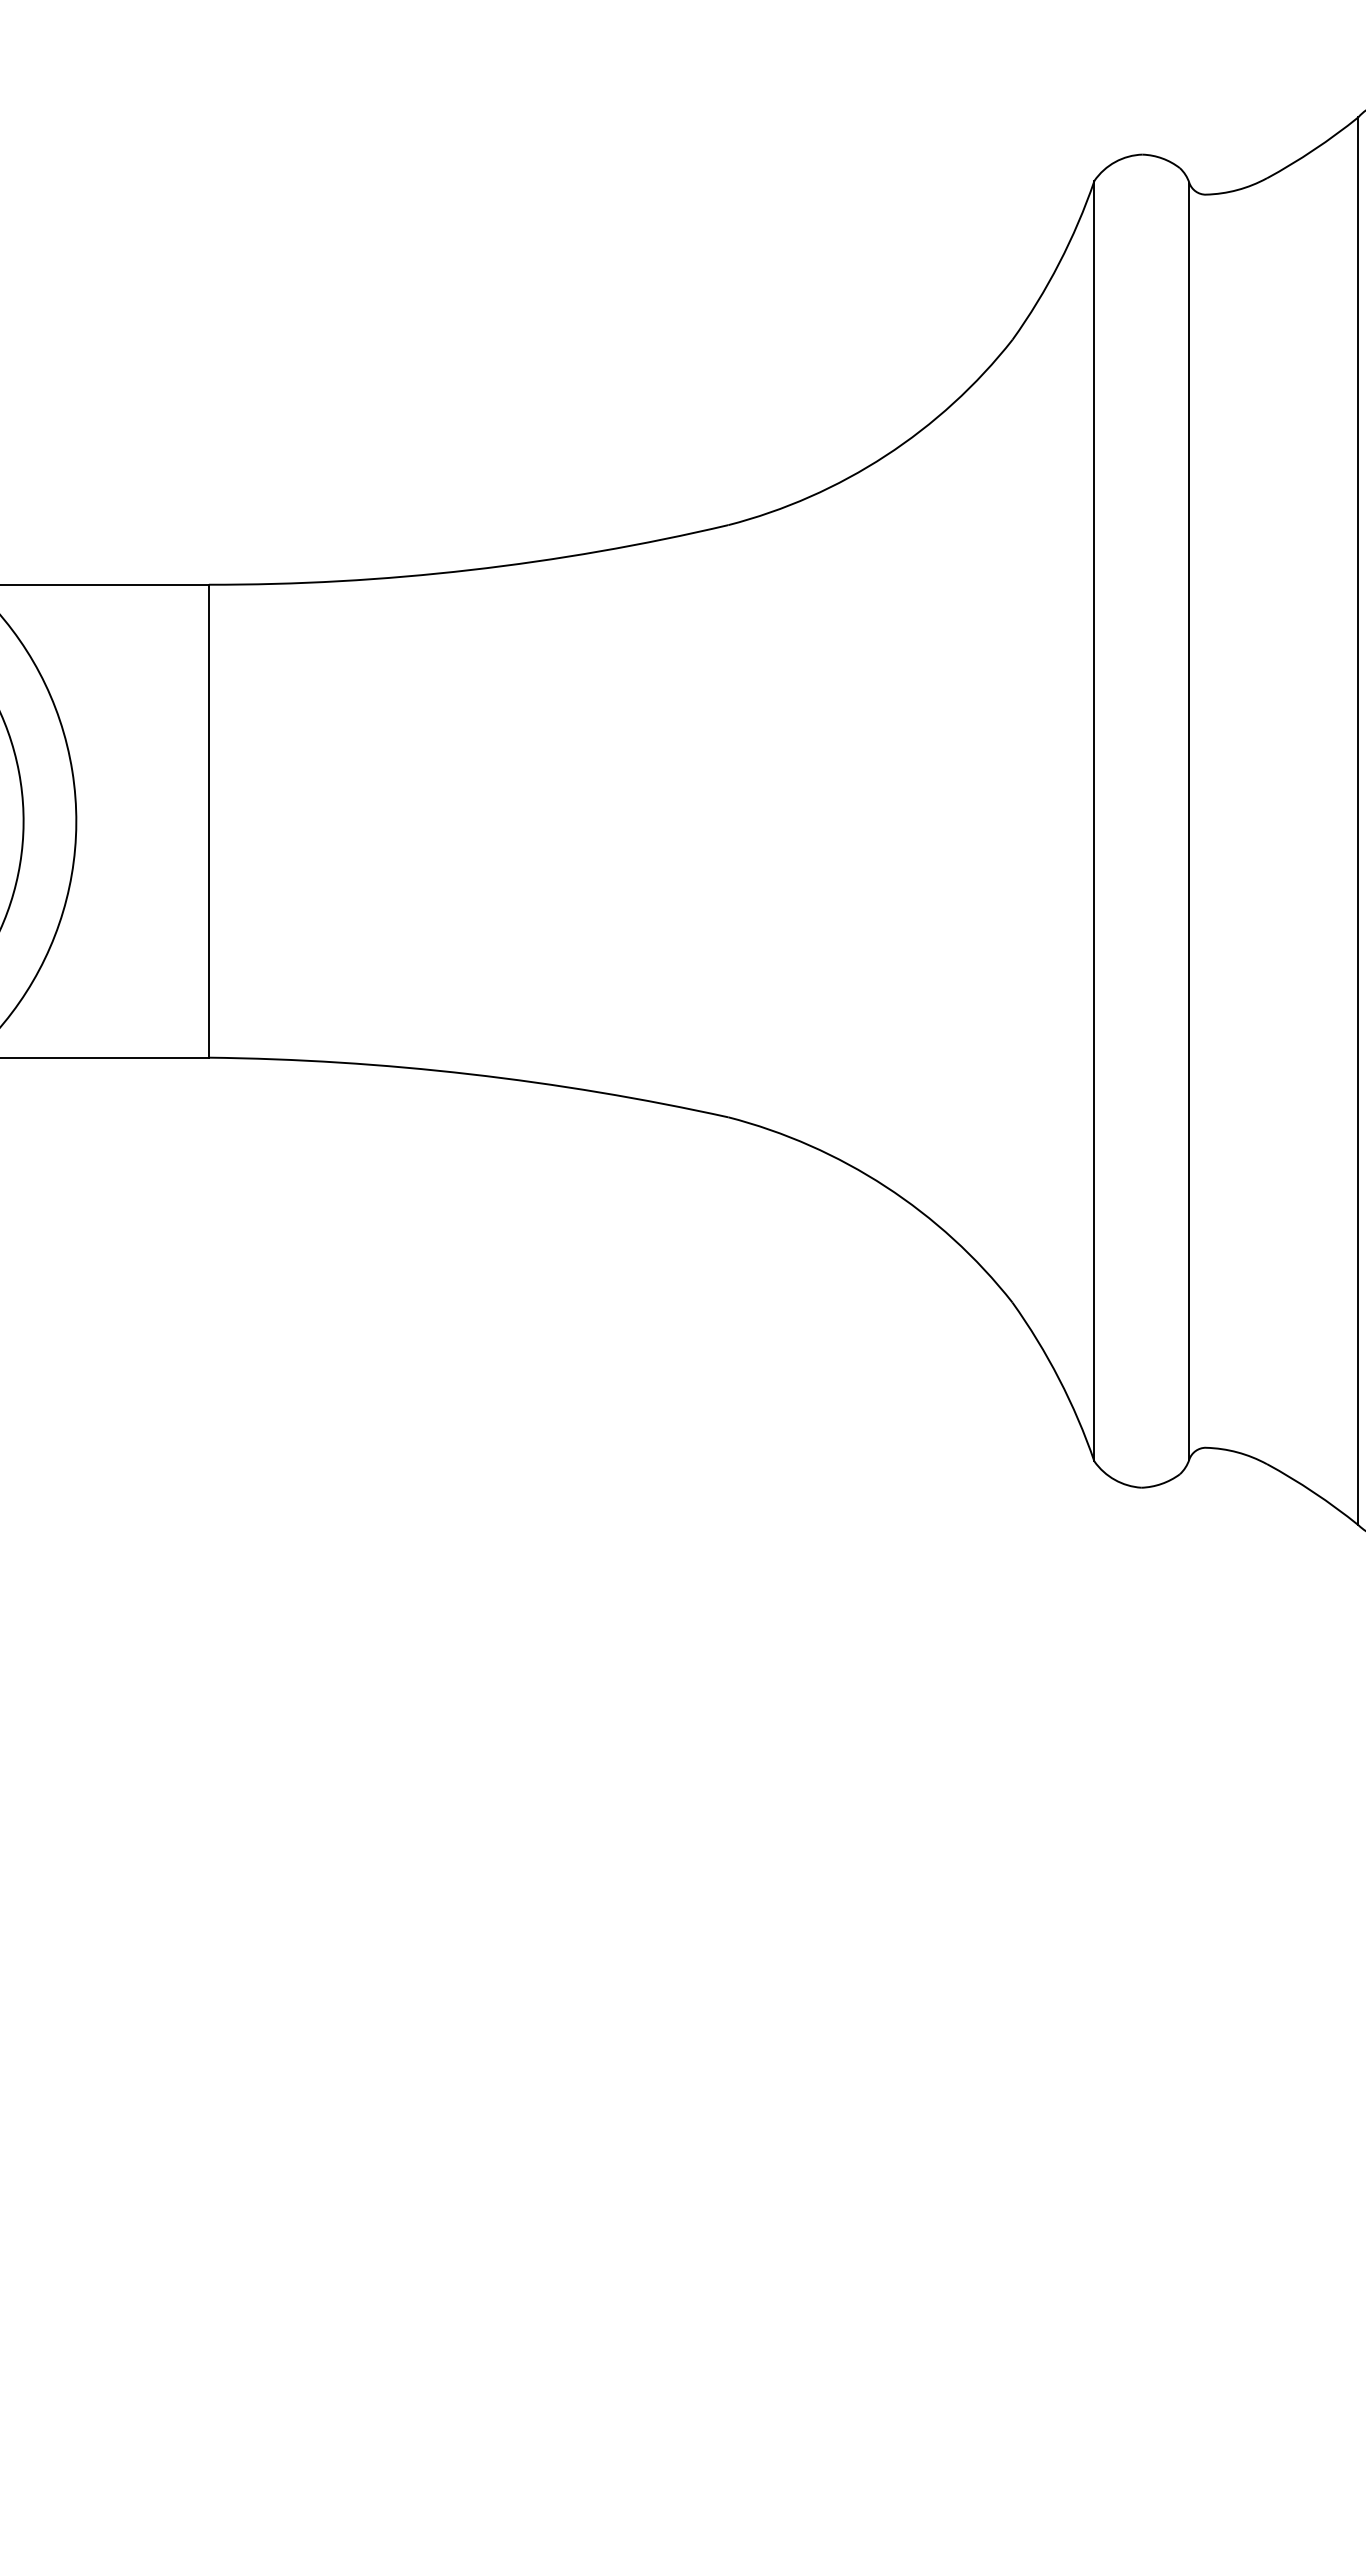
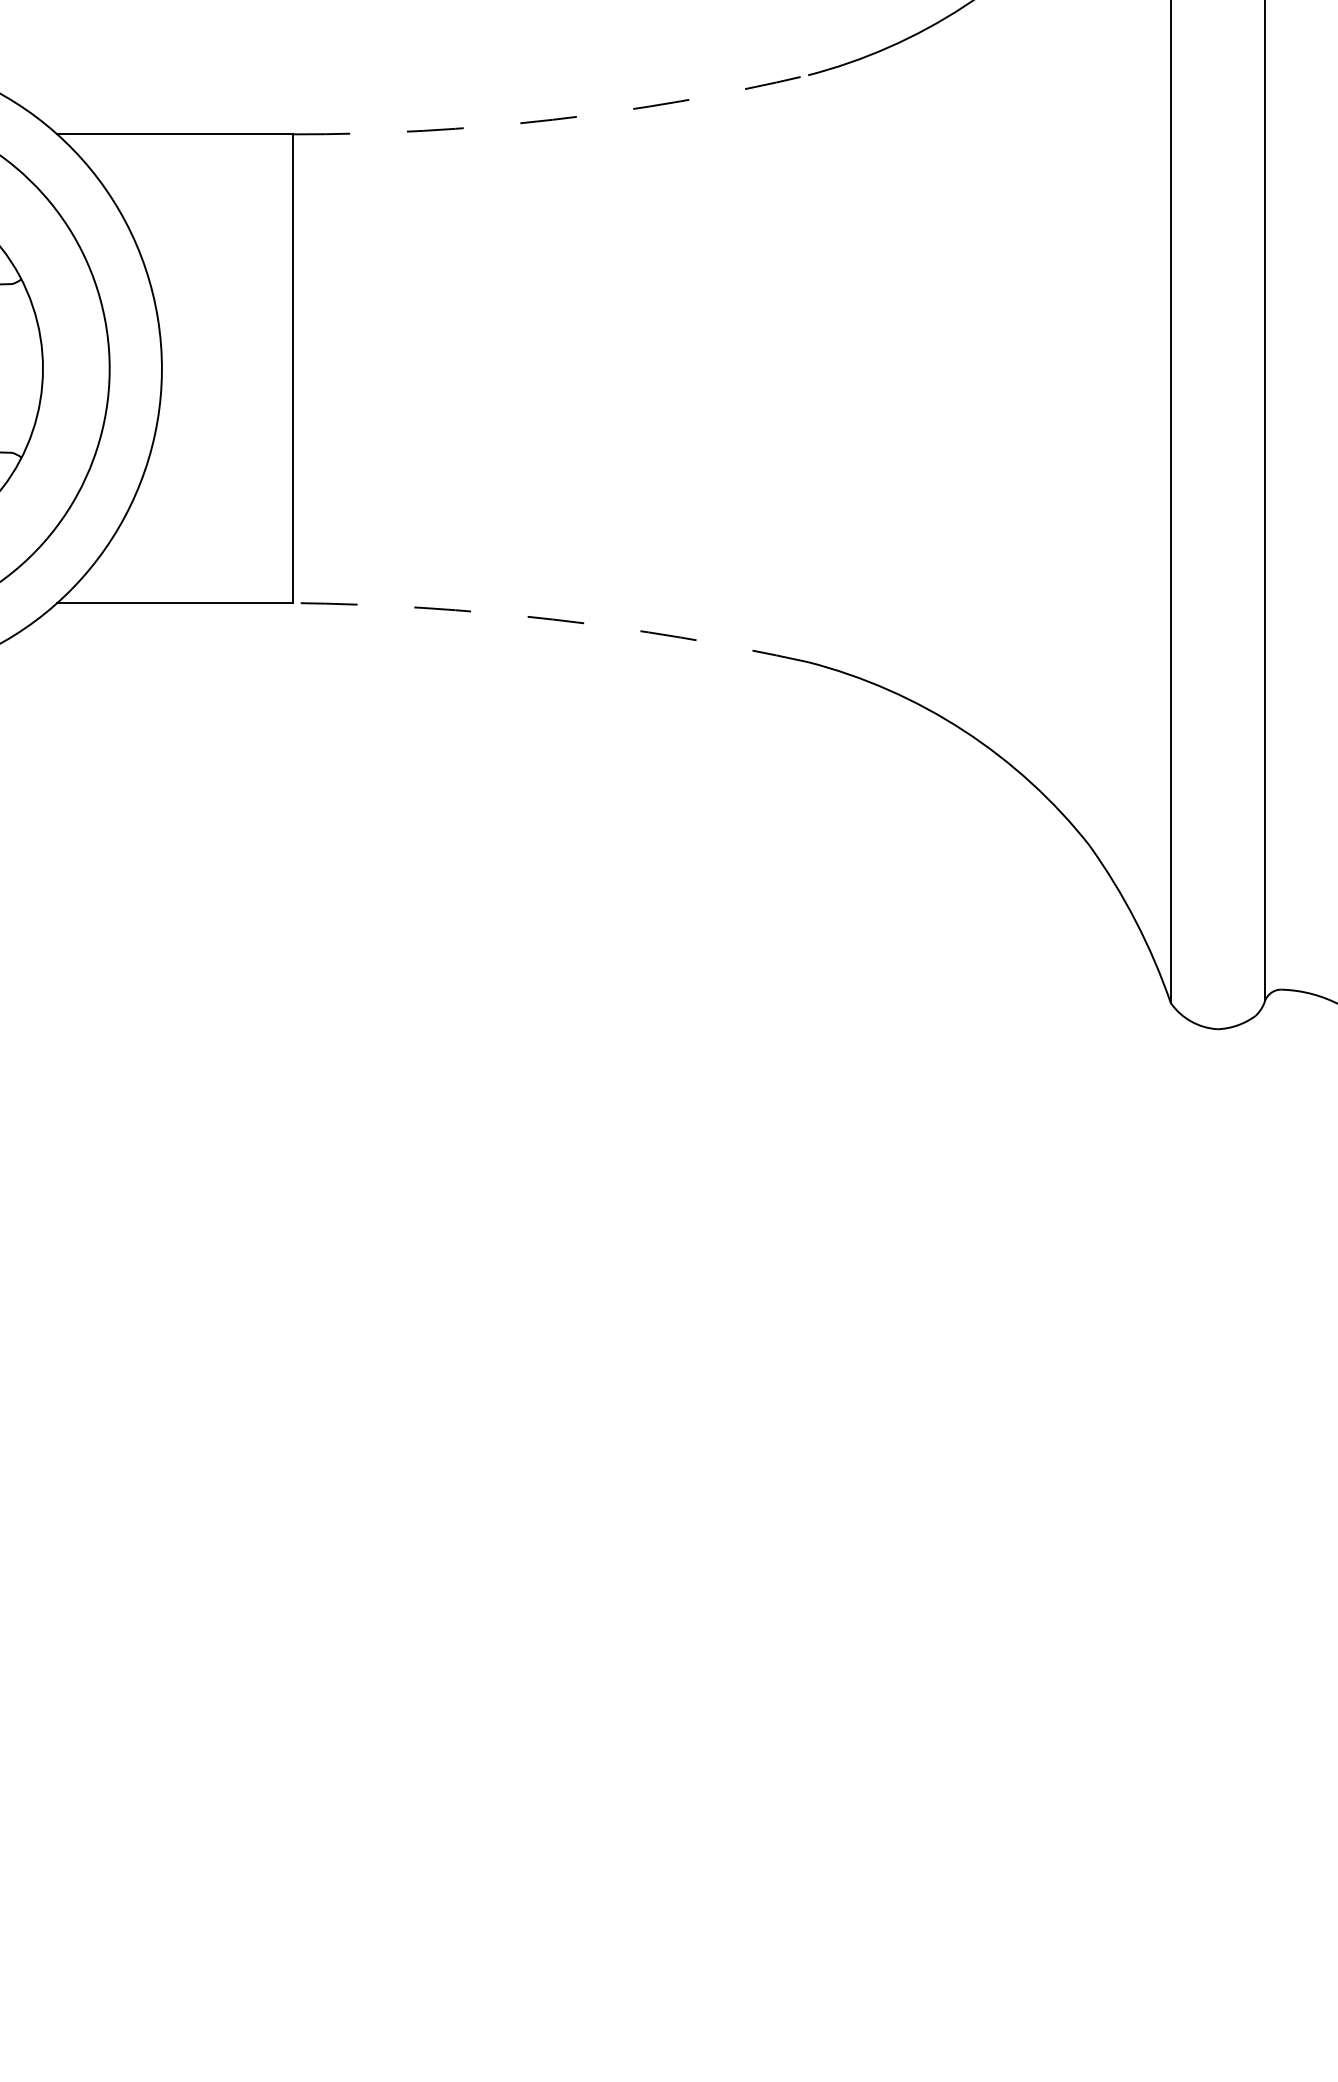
arc: (470, 570) -> (552, 120), solid -> dashed
arc: (470, 1074) -> (552, 619), solid -> dashed

